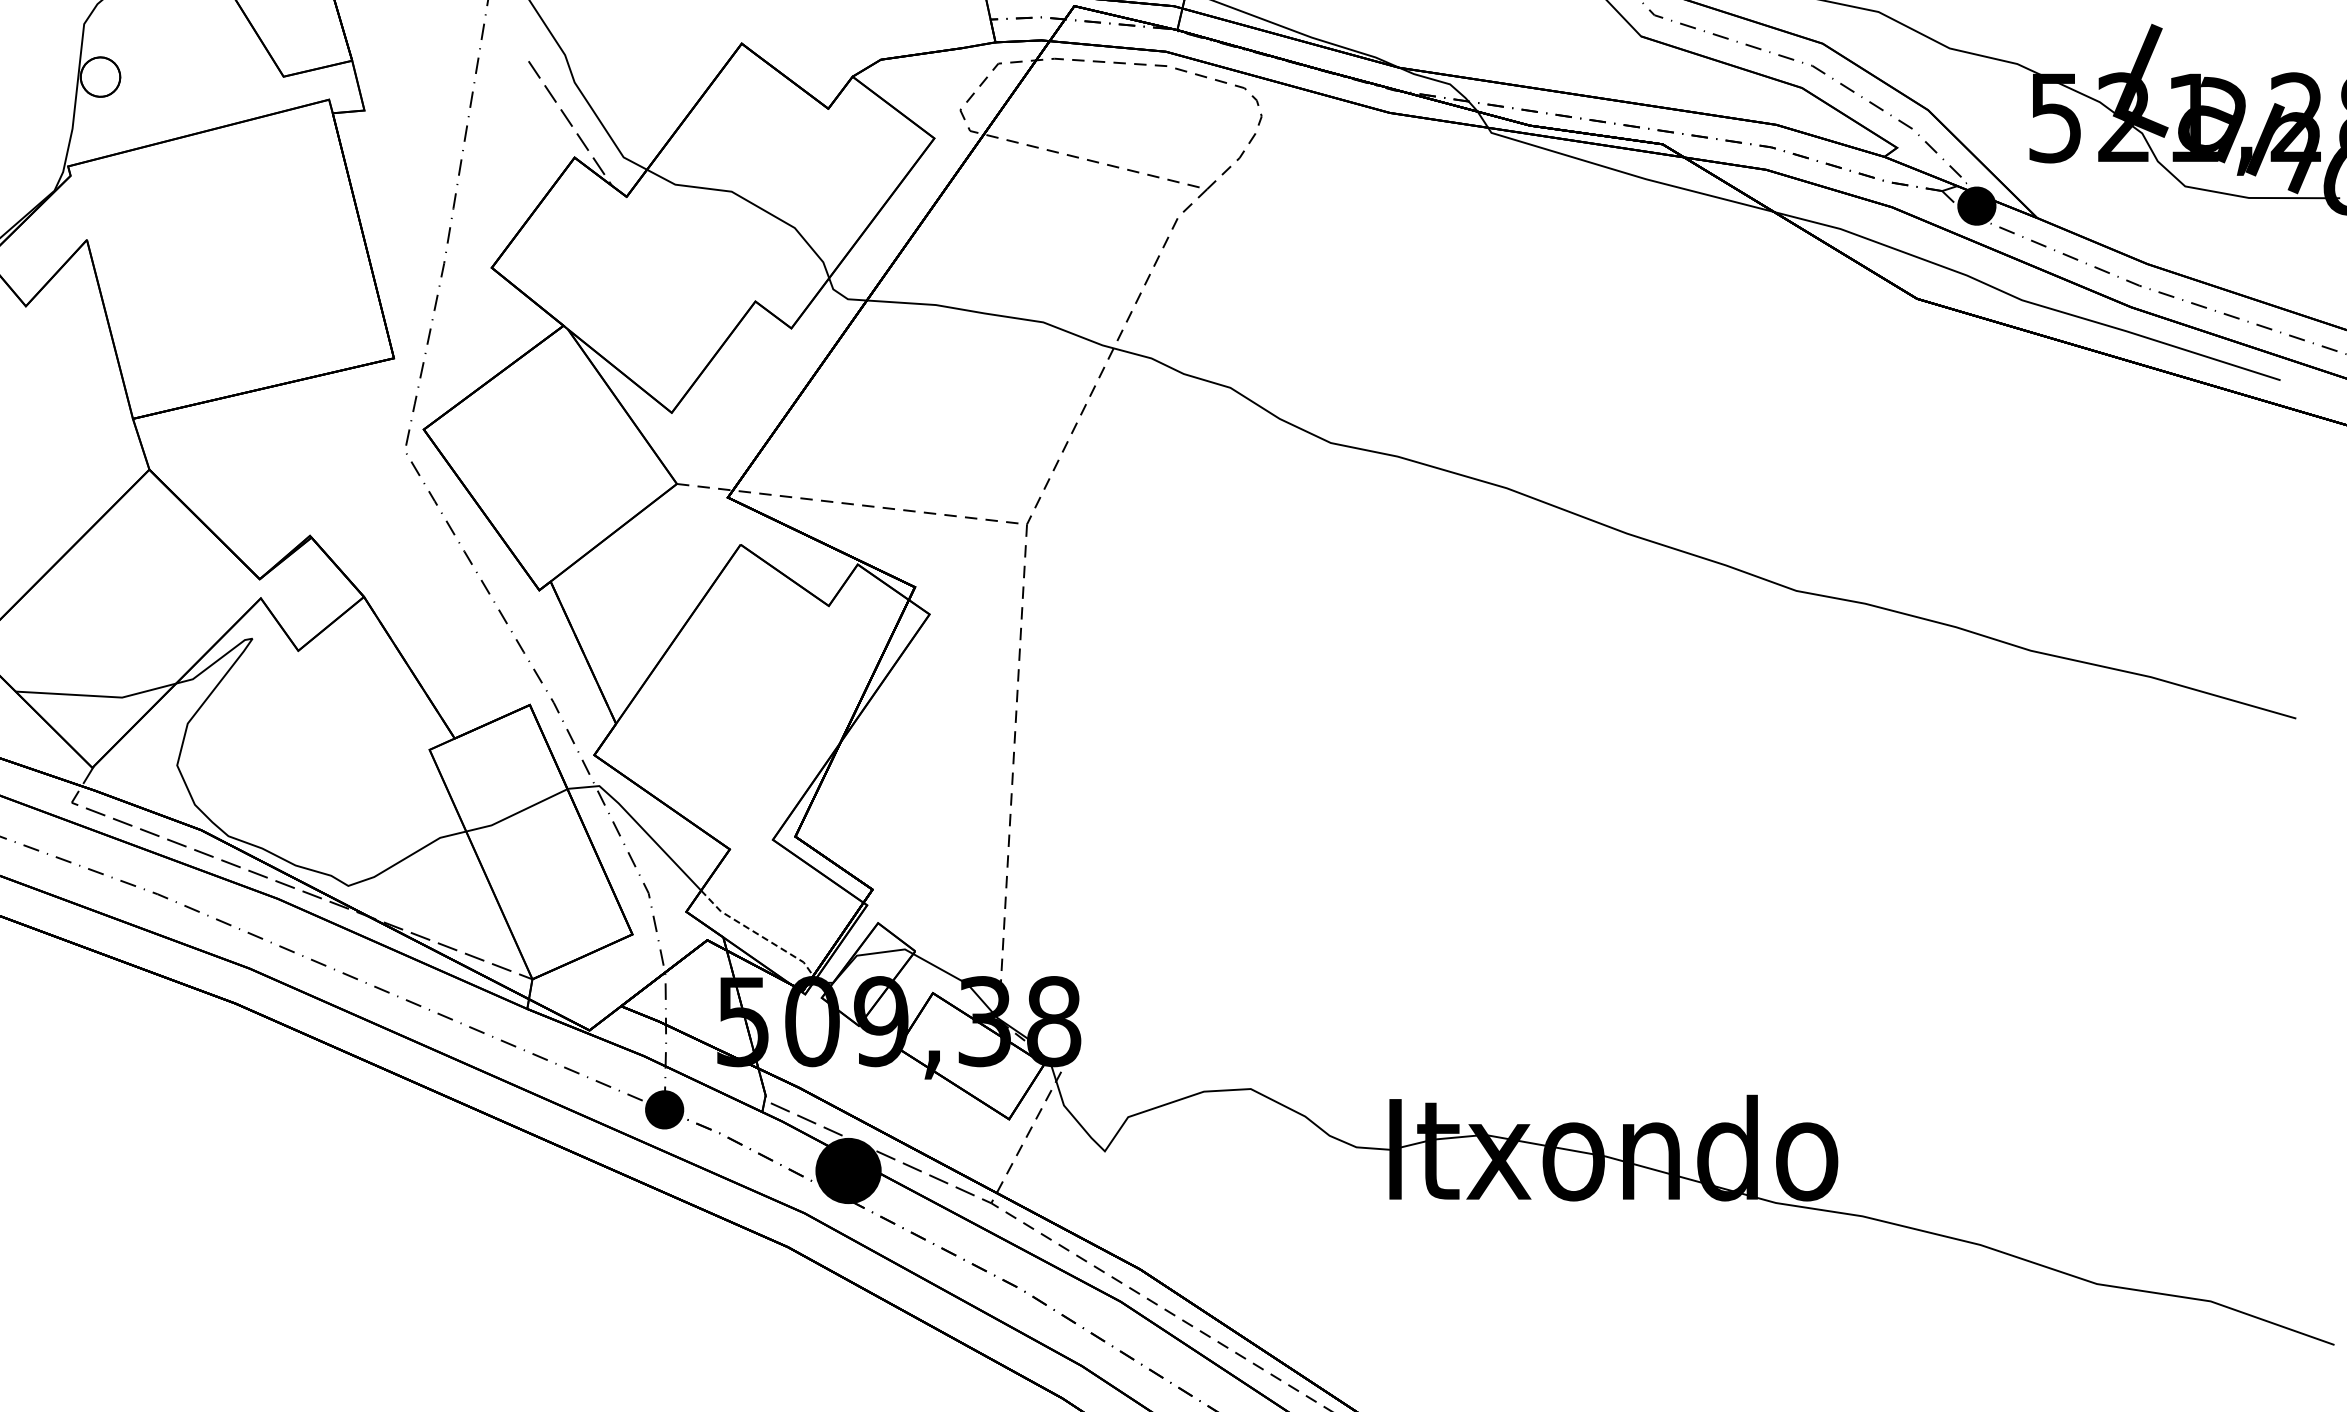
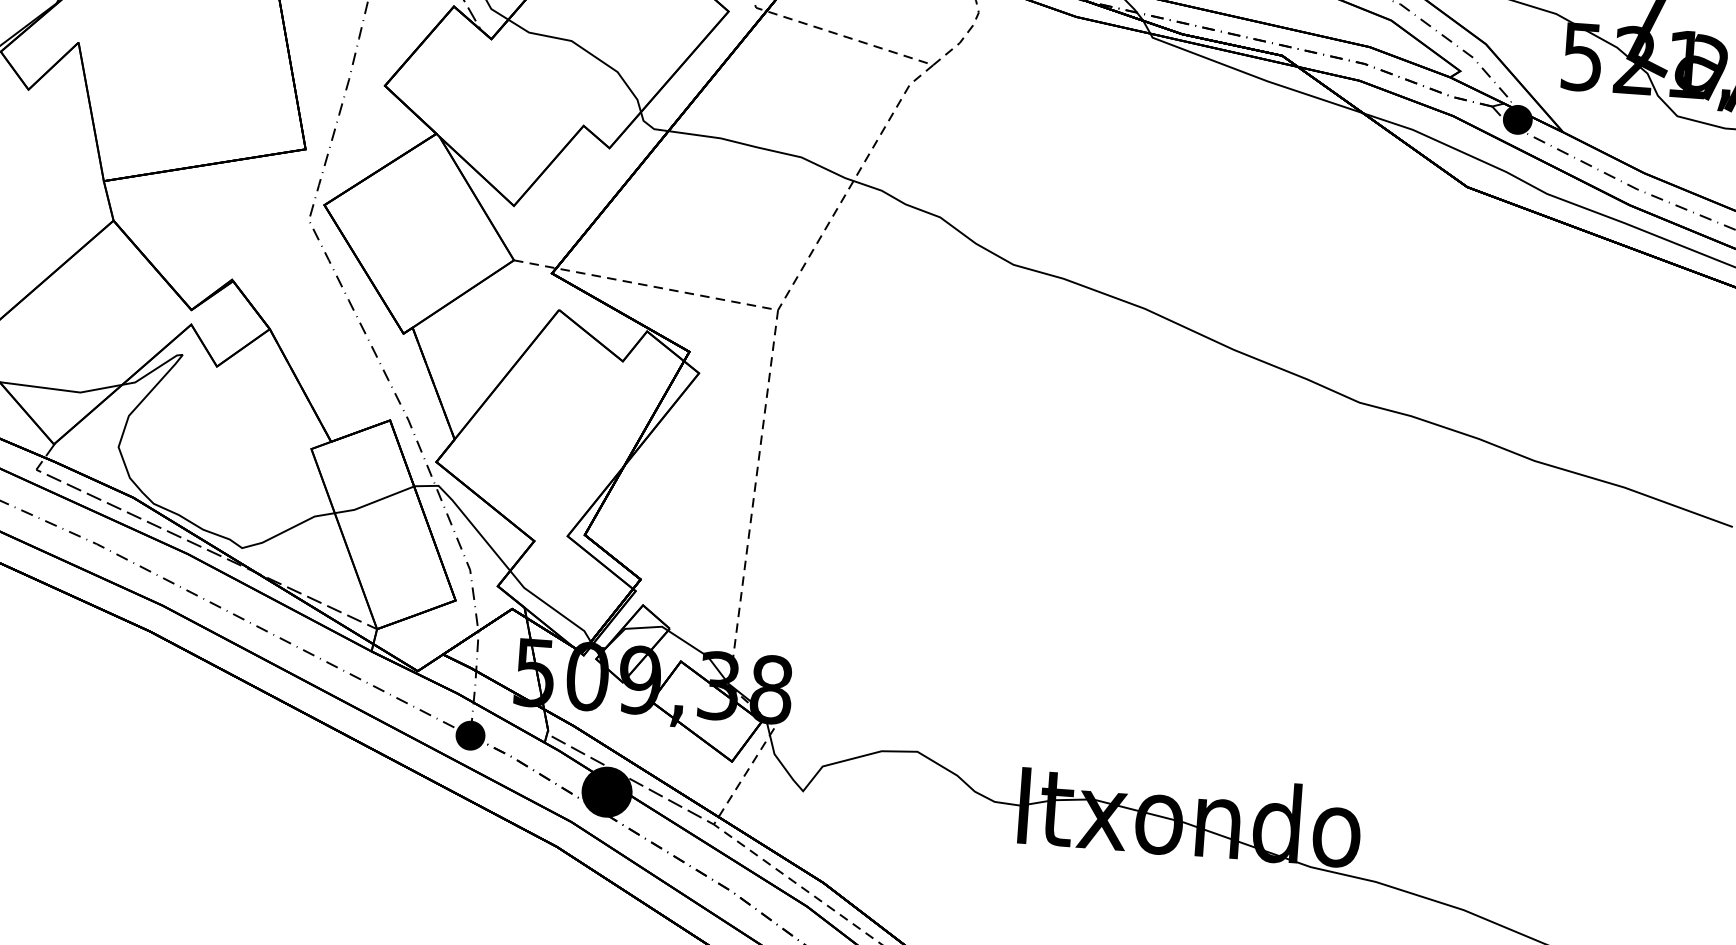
line: (758, 934) -> (551, 607), dashed -> solid

